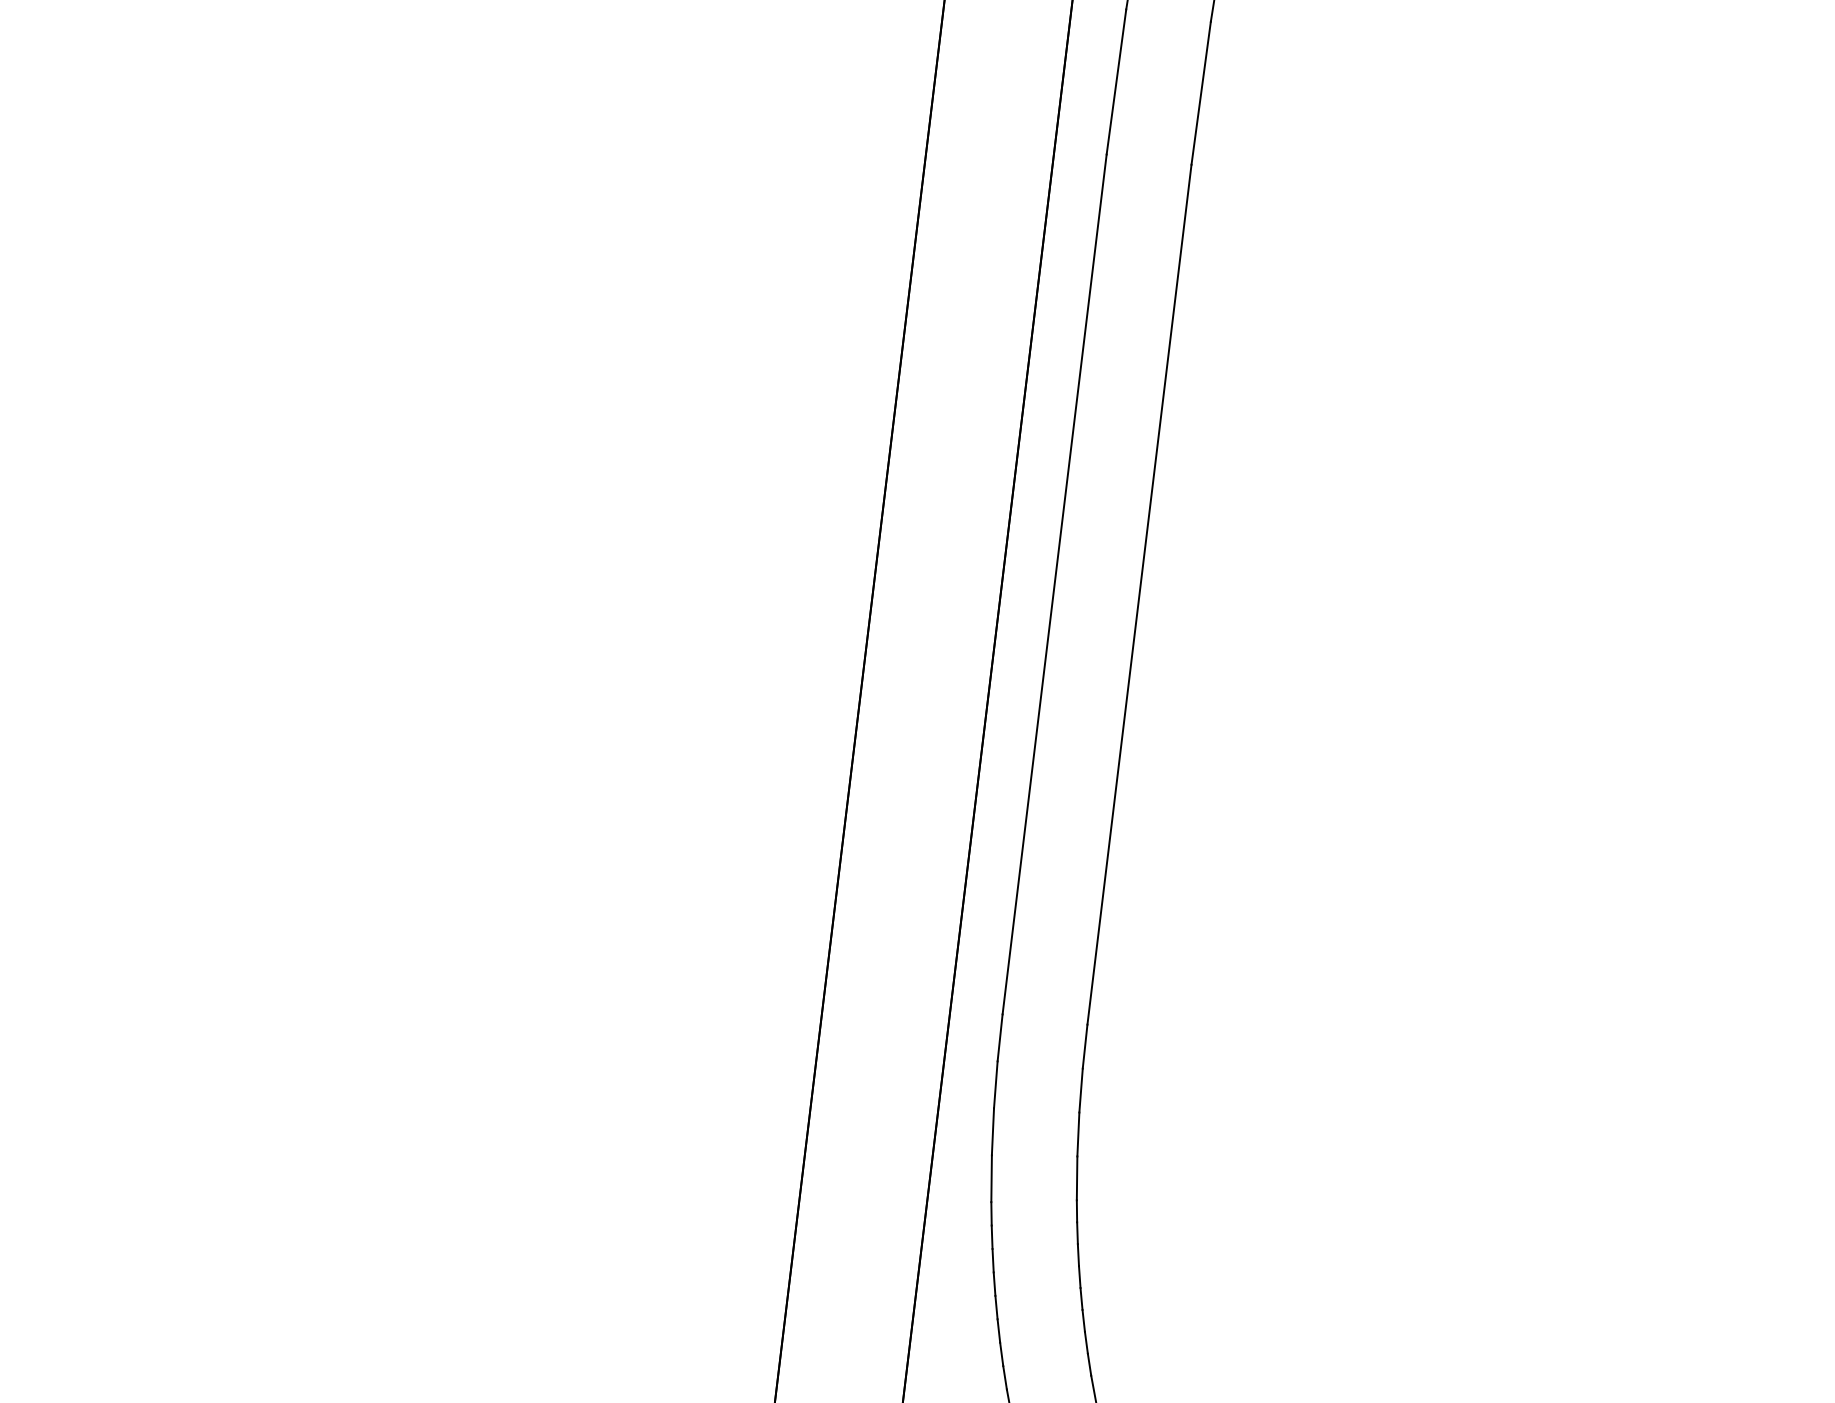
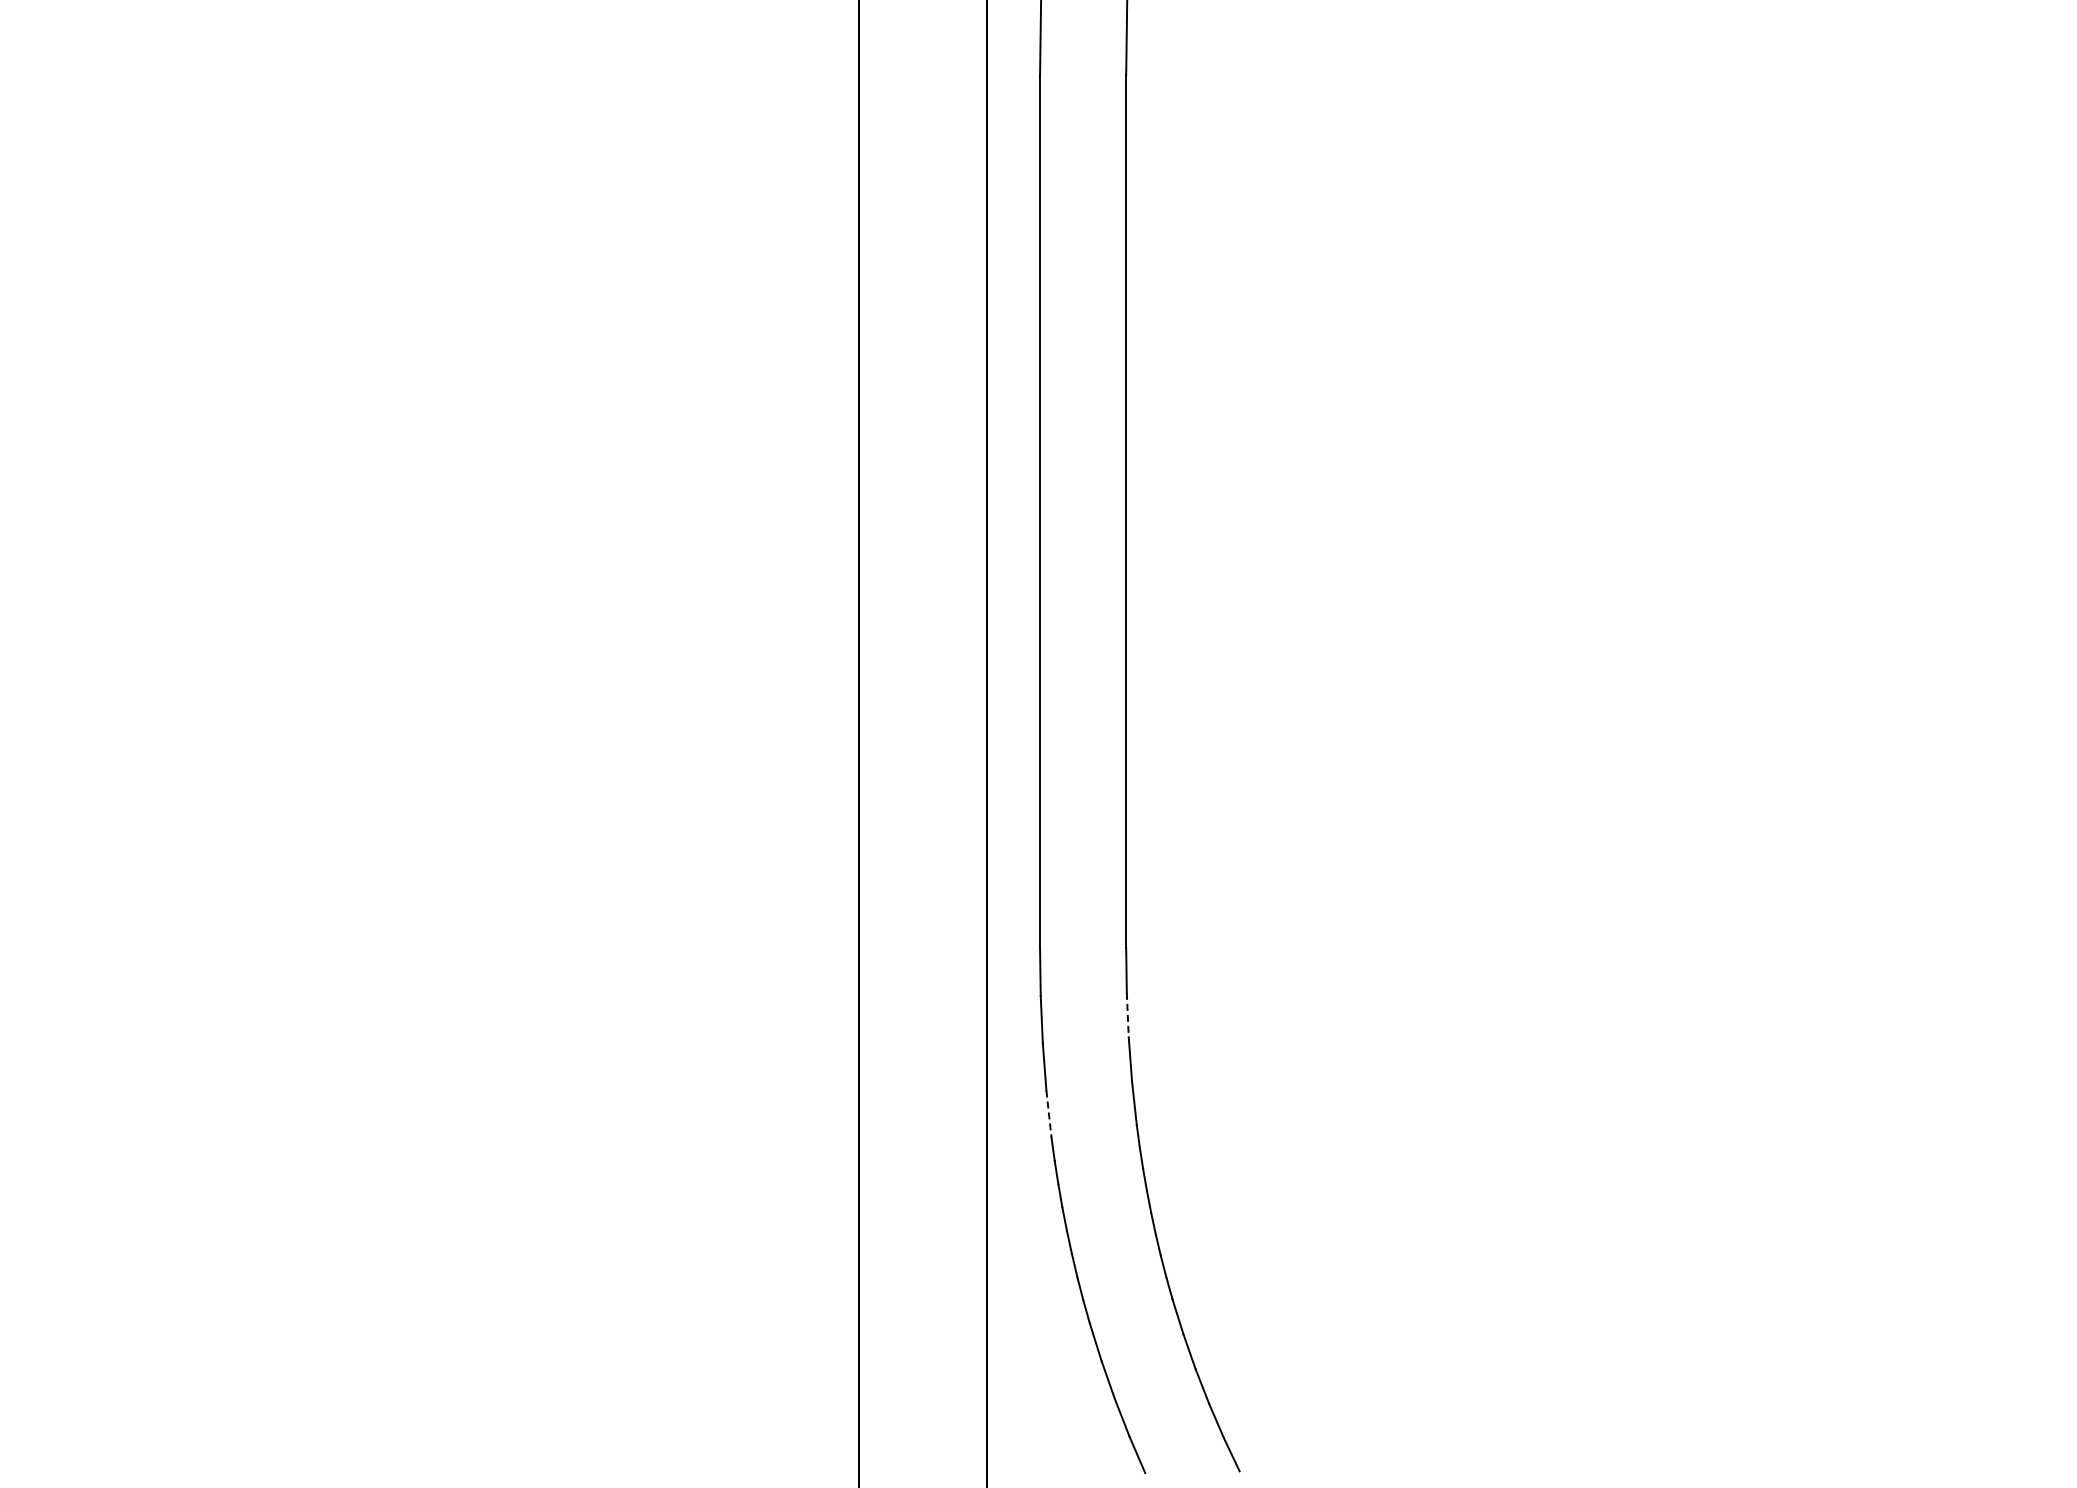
line: (1080, 1090) -> (1127, 1015), solid -> dashed
line: (991, 1179) -> (1048, 1114), solid -> dashed

